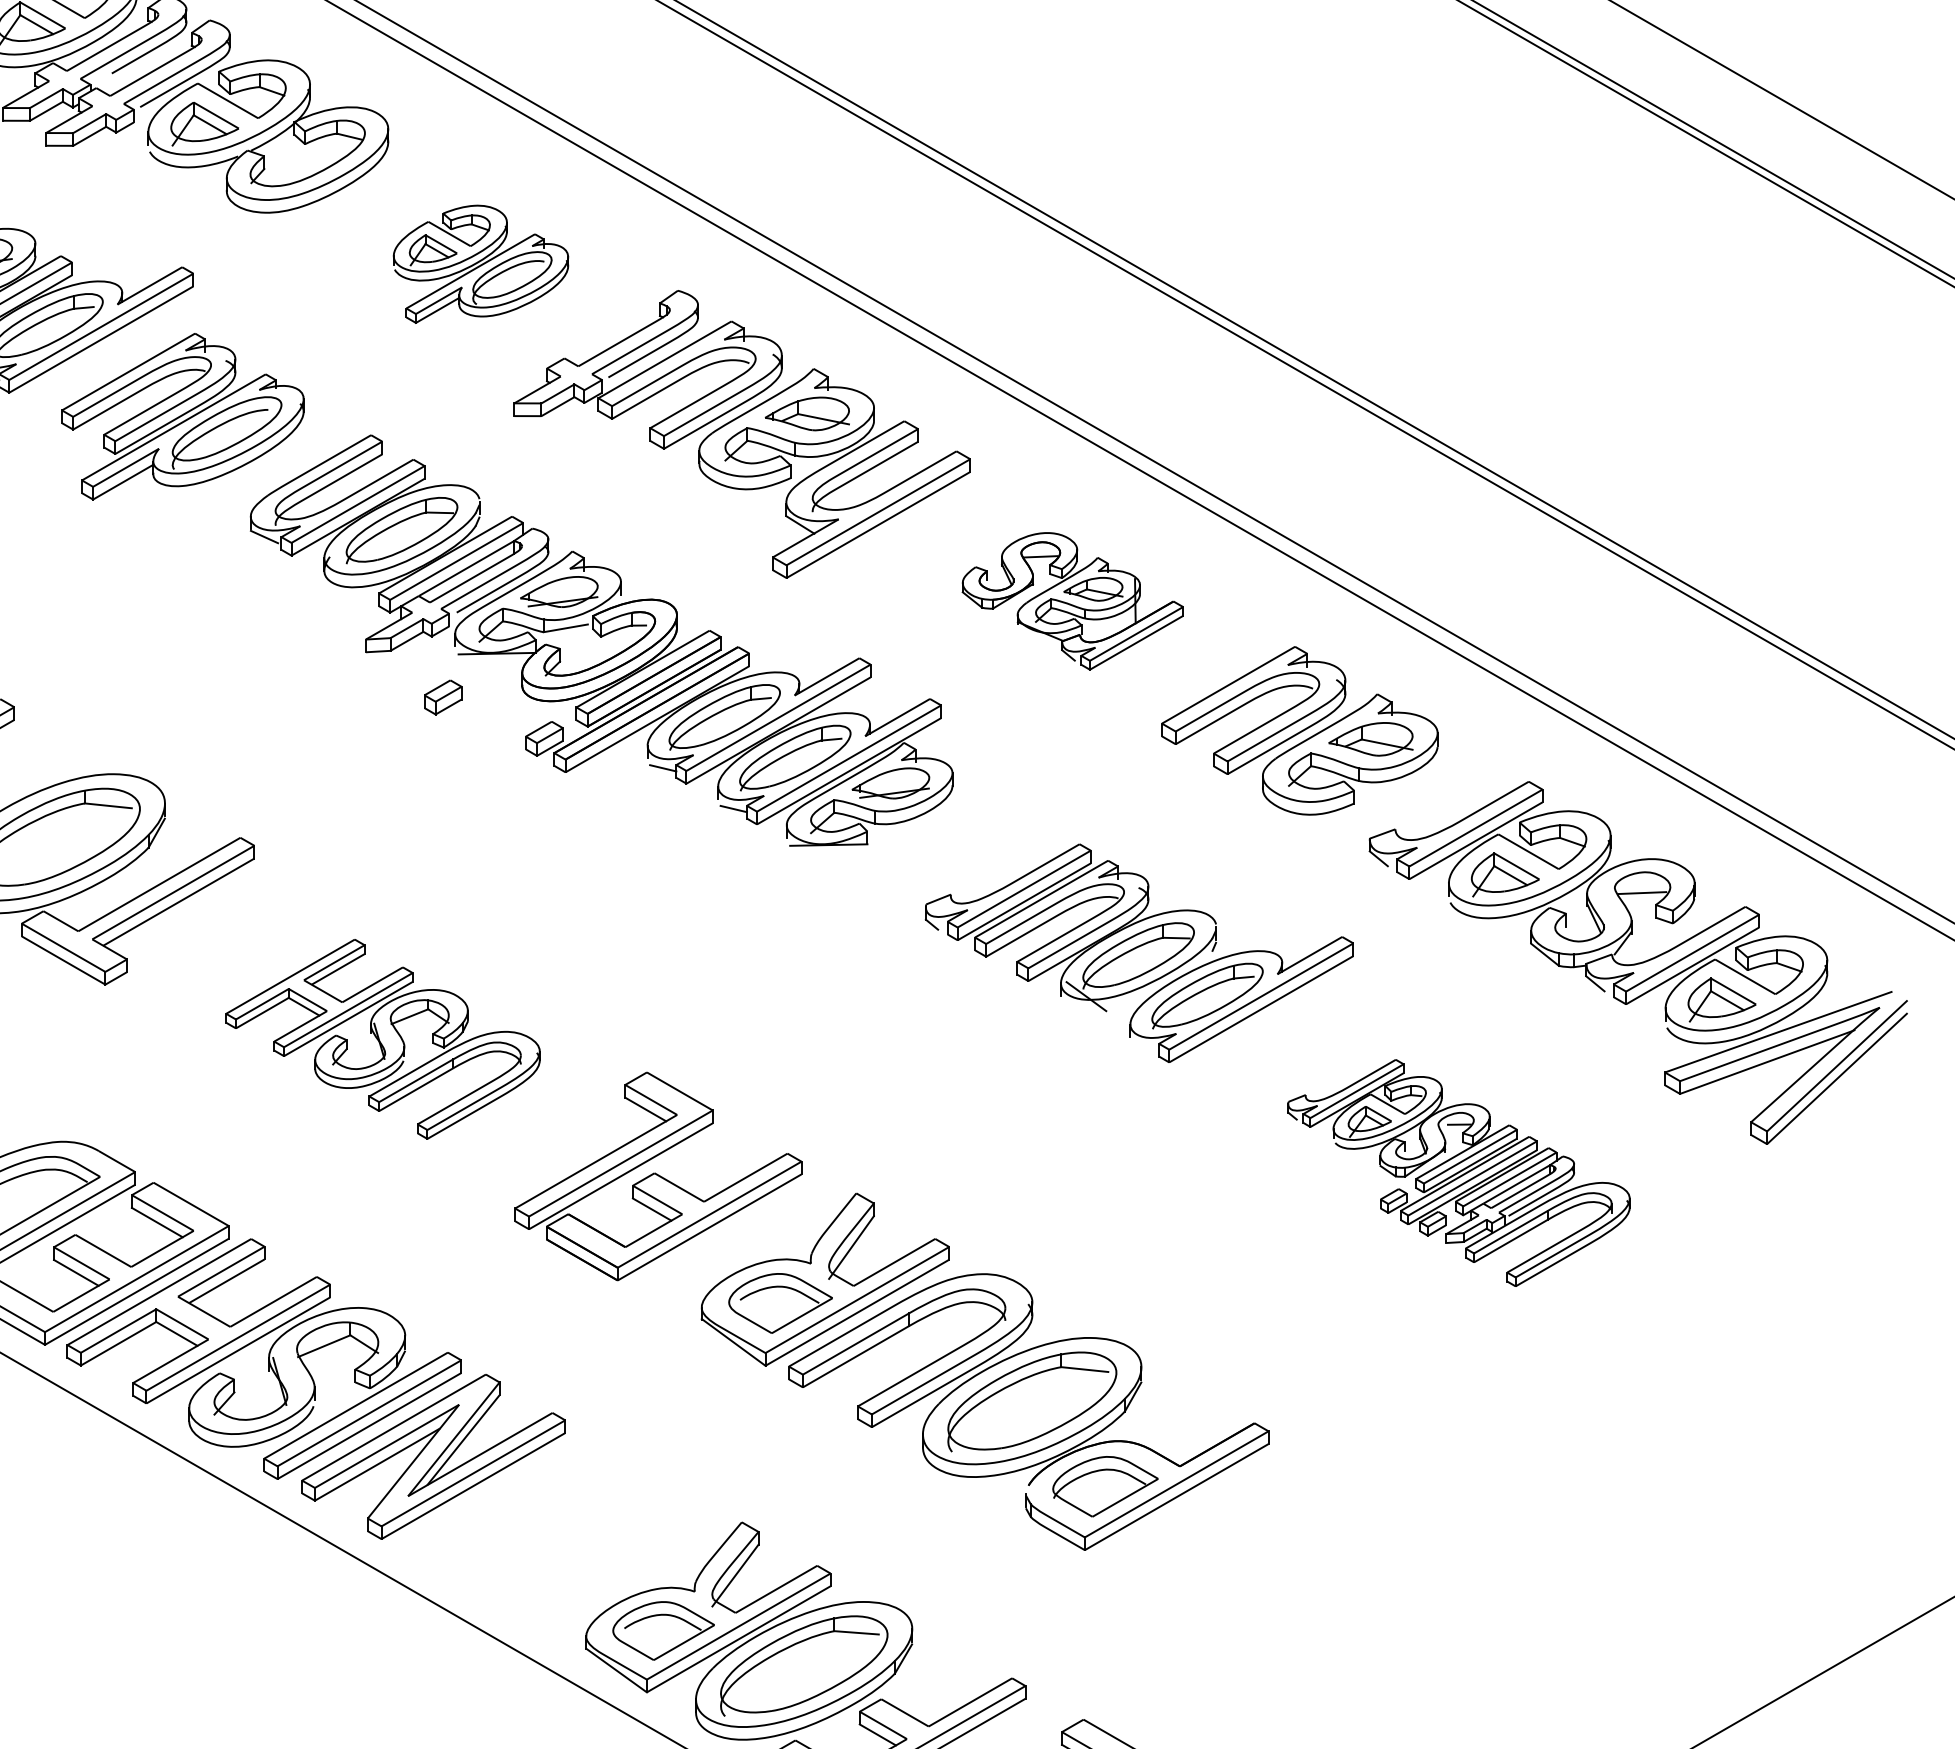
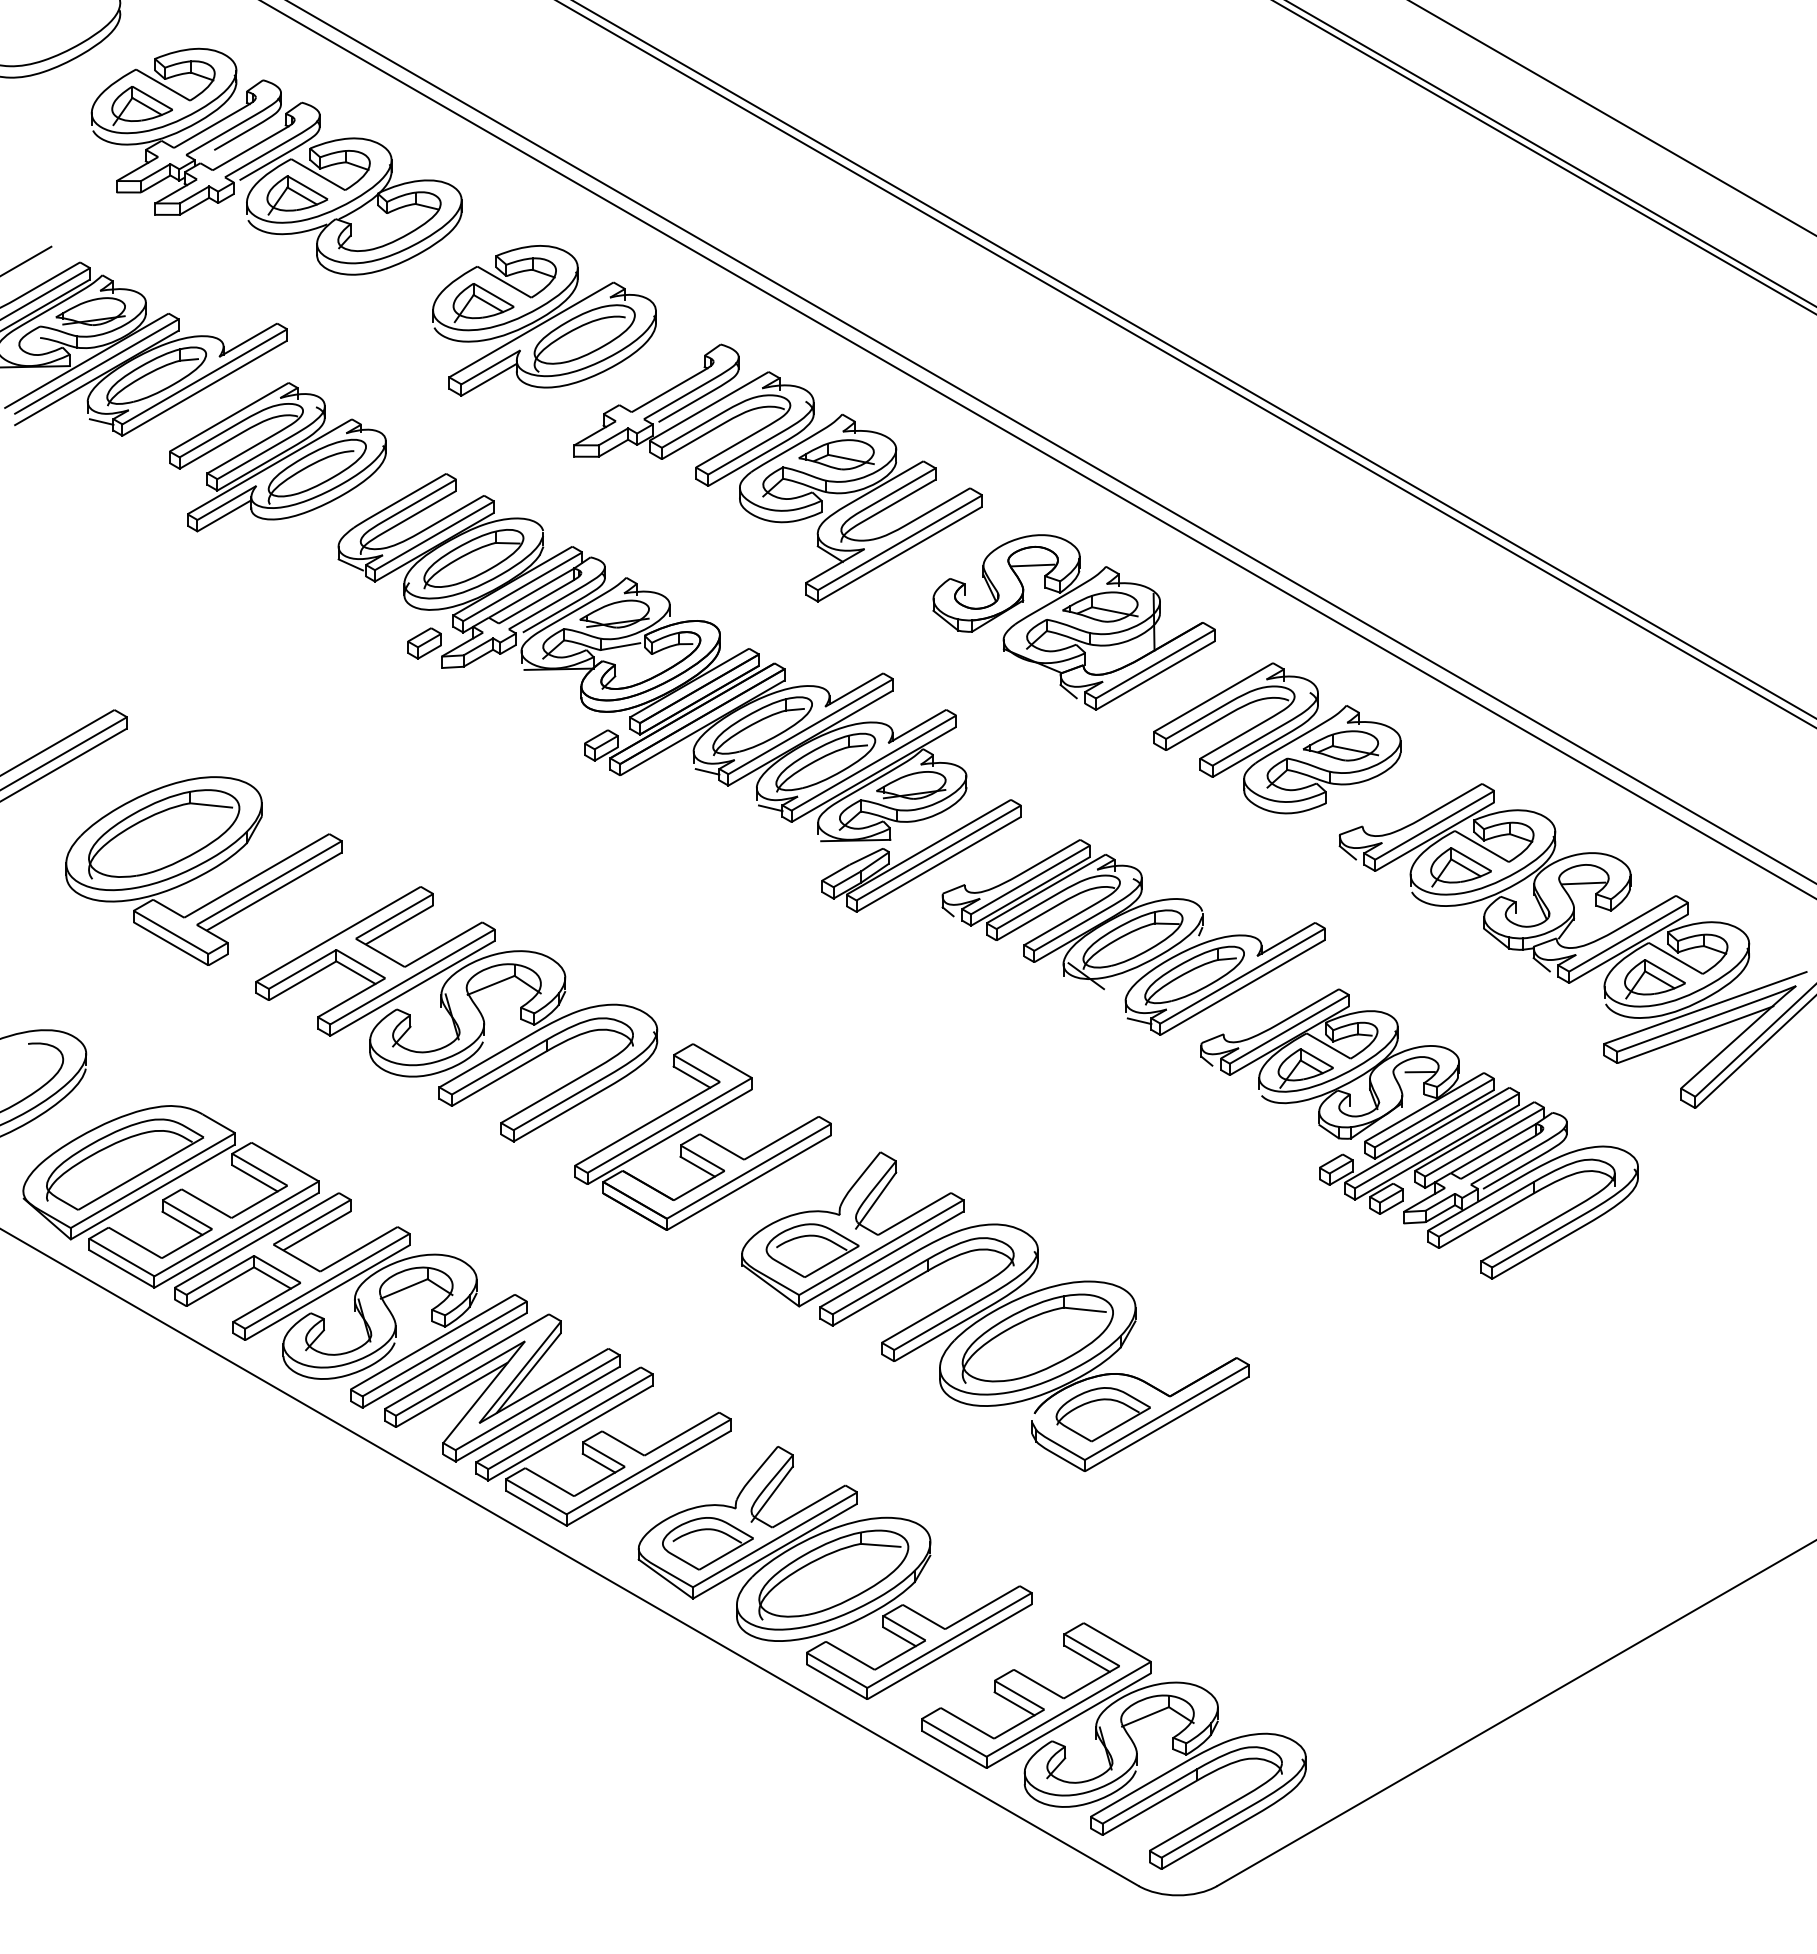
part: (480, 263) -> (544, 320), size x1.43
part: (1072, 601) -> (1073, 622), size x1.43
part: (442, 697) -> (424, 643), moved
part: (902, 861) -> (921, 855), added
part: (382, 1039) -> (456, 1014), size x1.43
line: (1145, 1047) -> (1139, 1021), added
part: (1458, 1172) -> (1419, 1133), size x1.43
part: (546, 1522) -> (603, 1446), added

